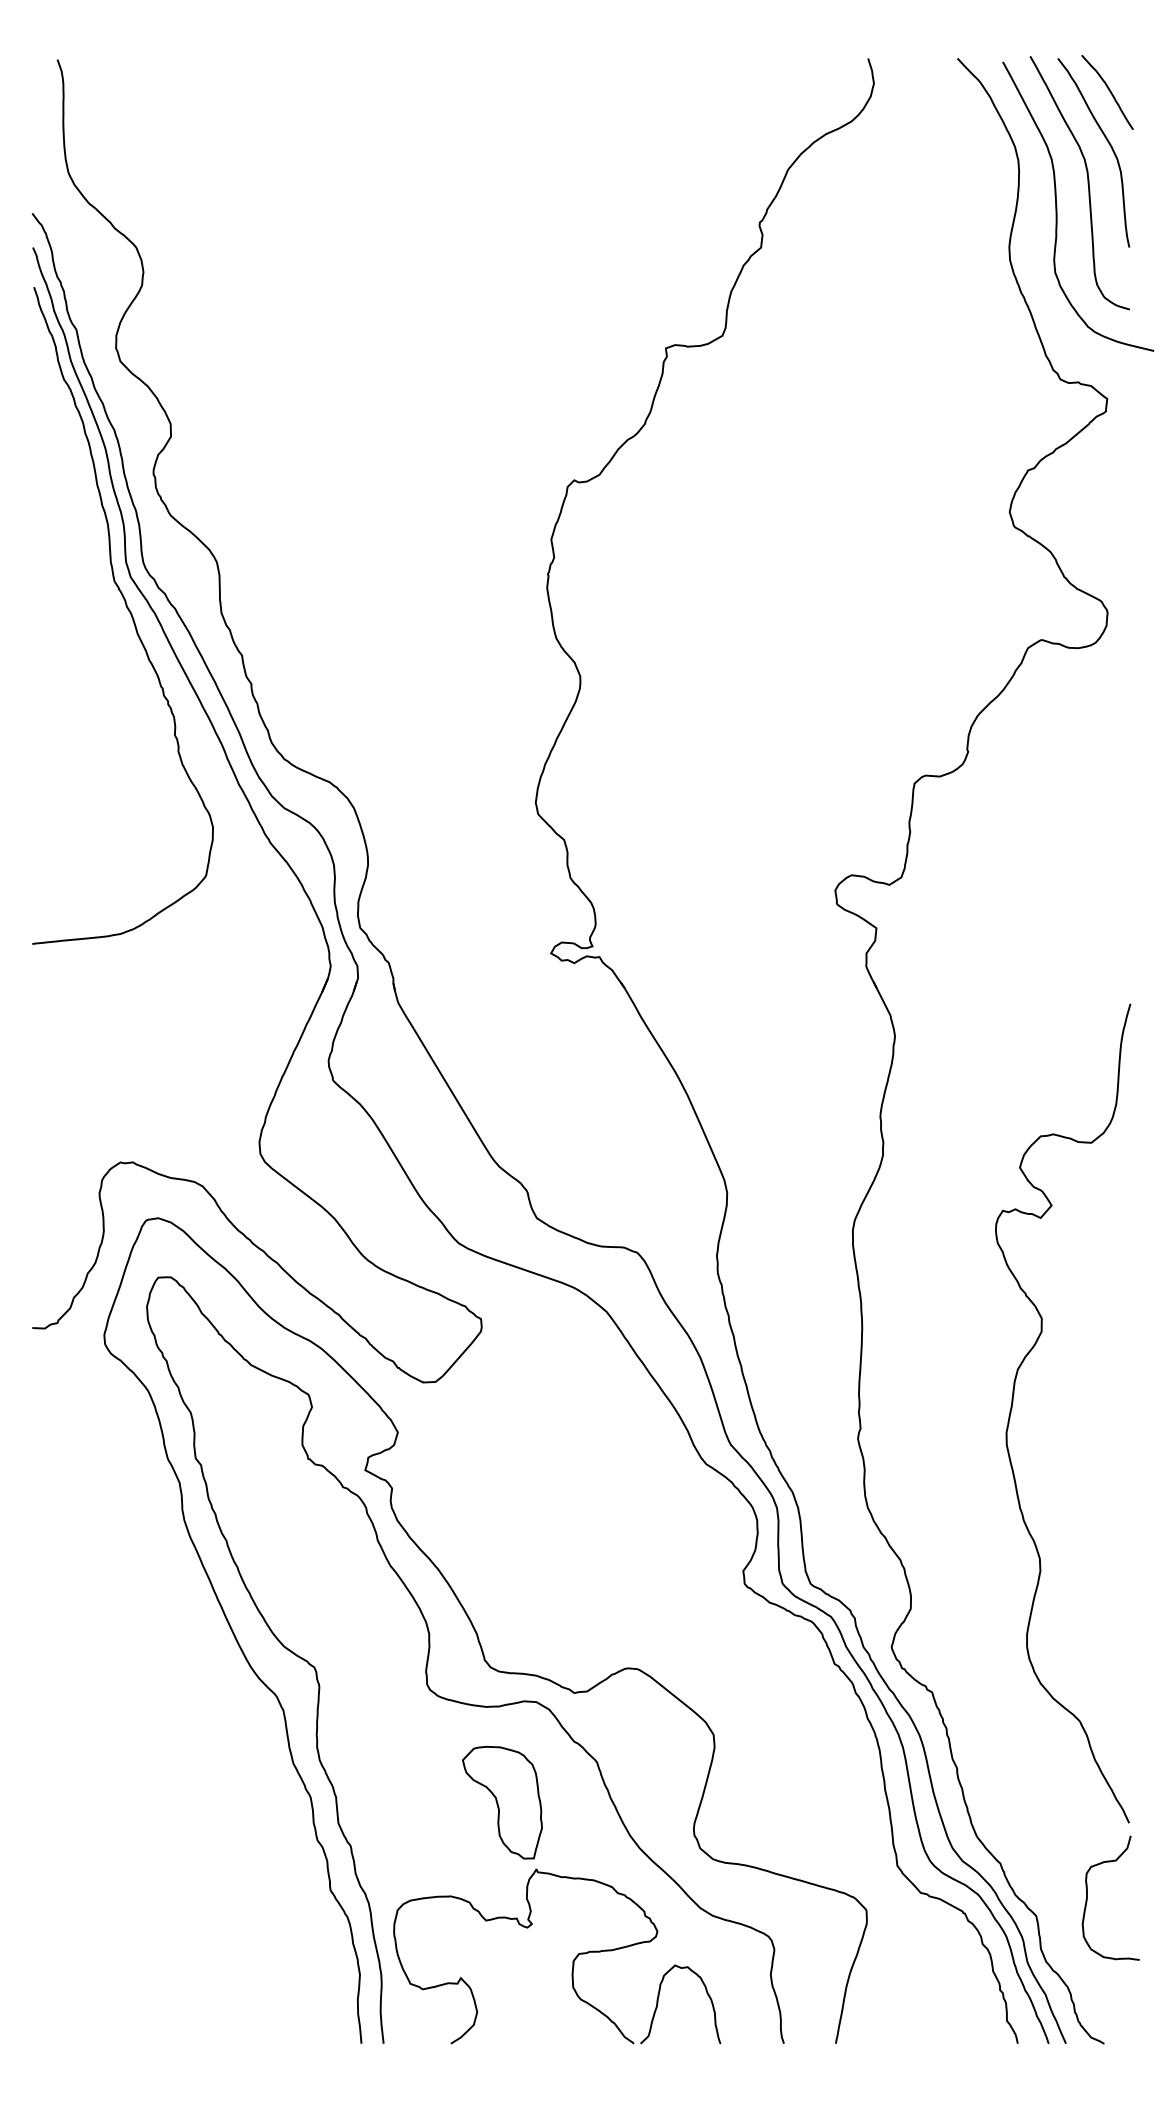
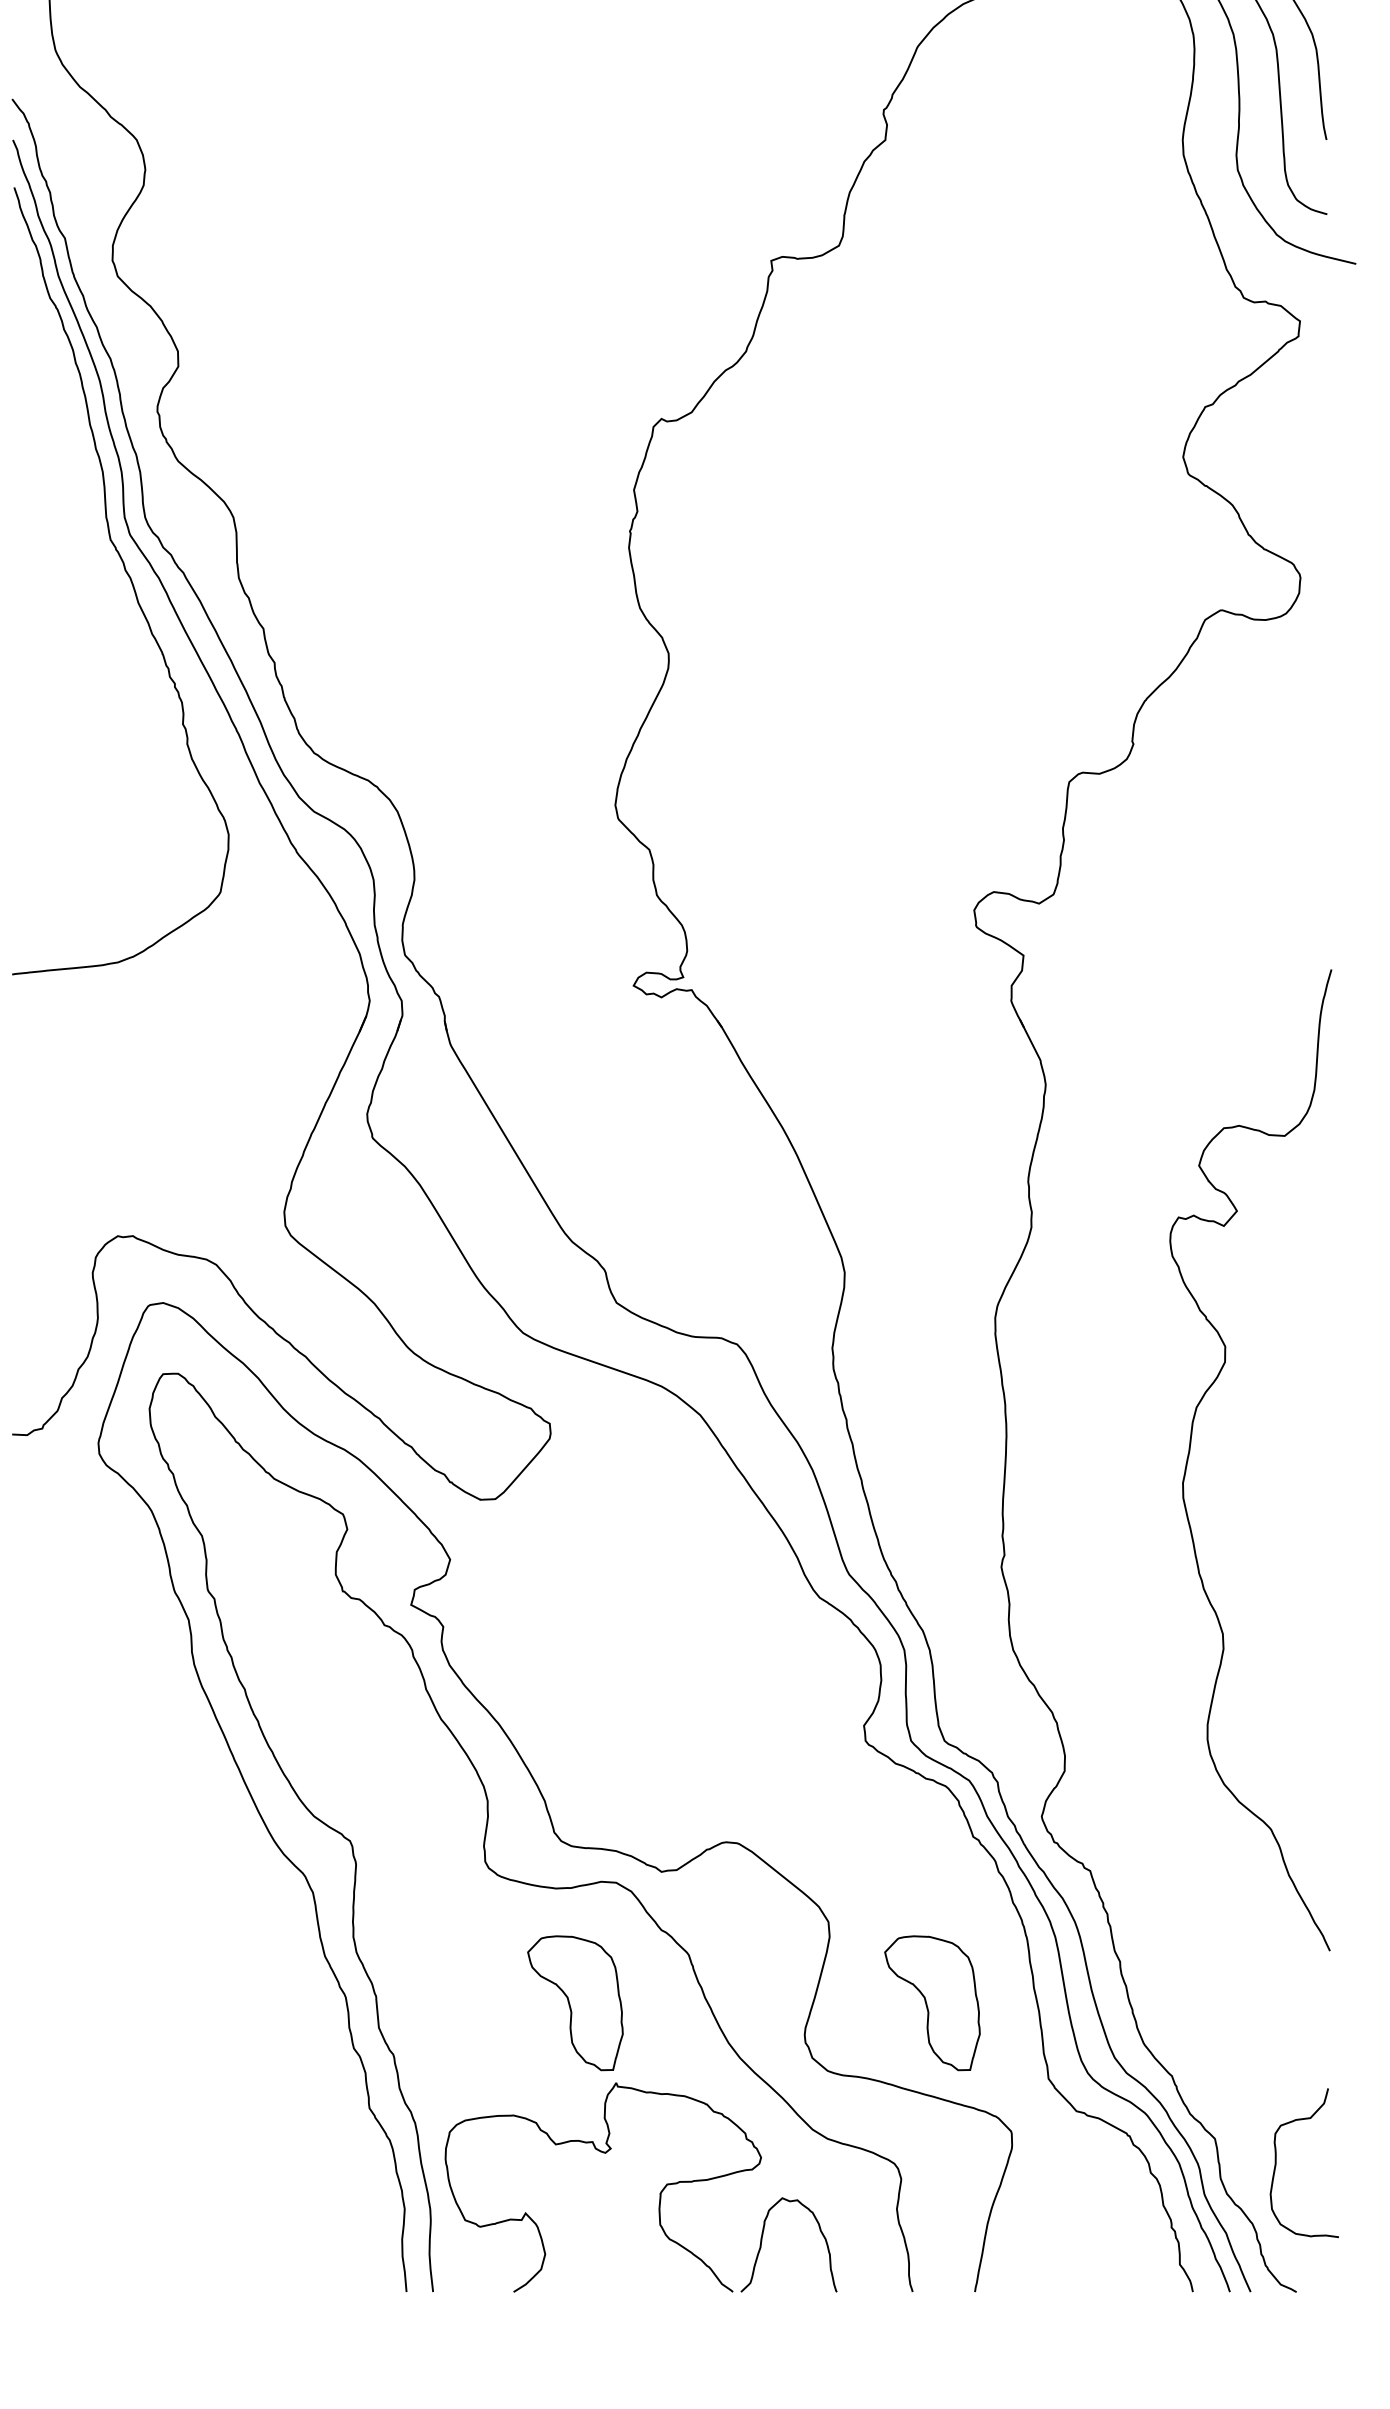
curve: (1013, 1402) -> (1191, 1447), moved
part: (800, 1802) -> (932, 2002), added
curve: (1087, 1897) -> (1276, 2162), moved

